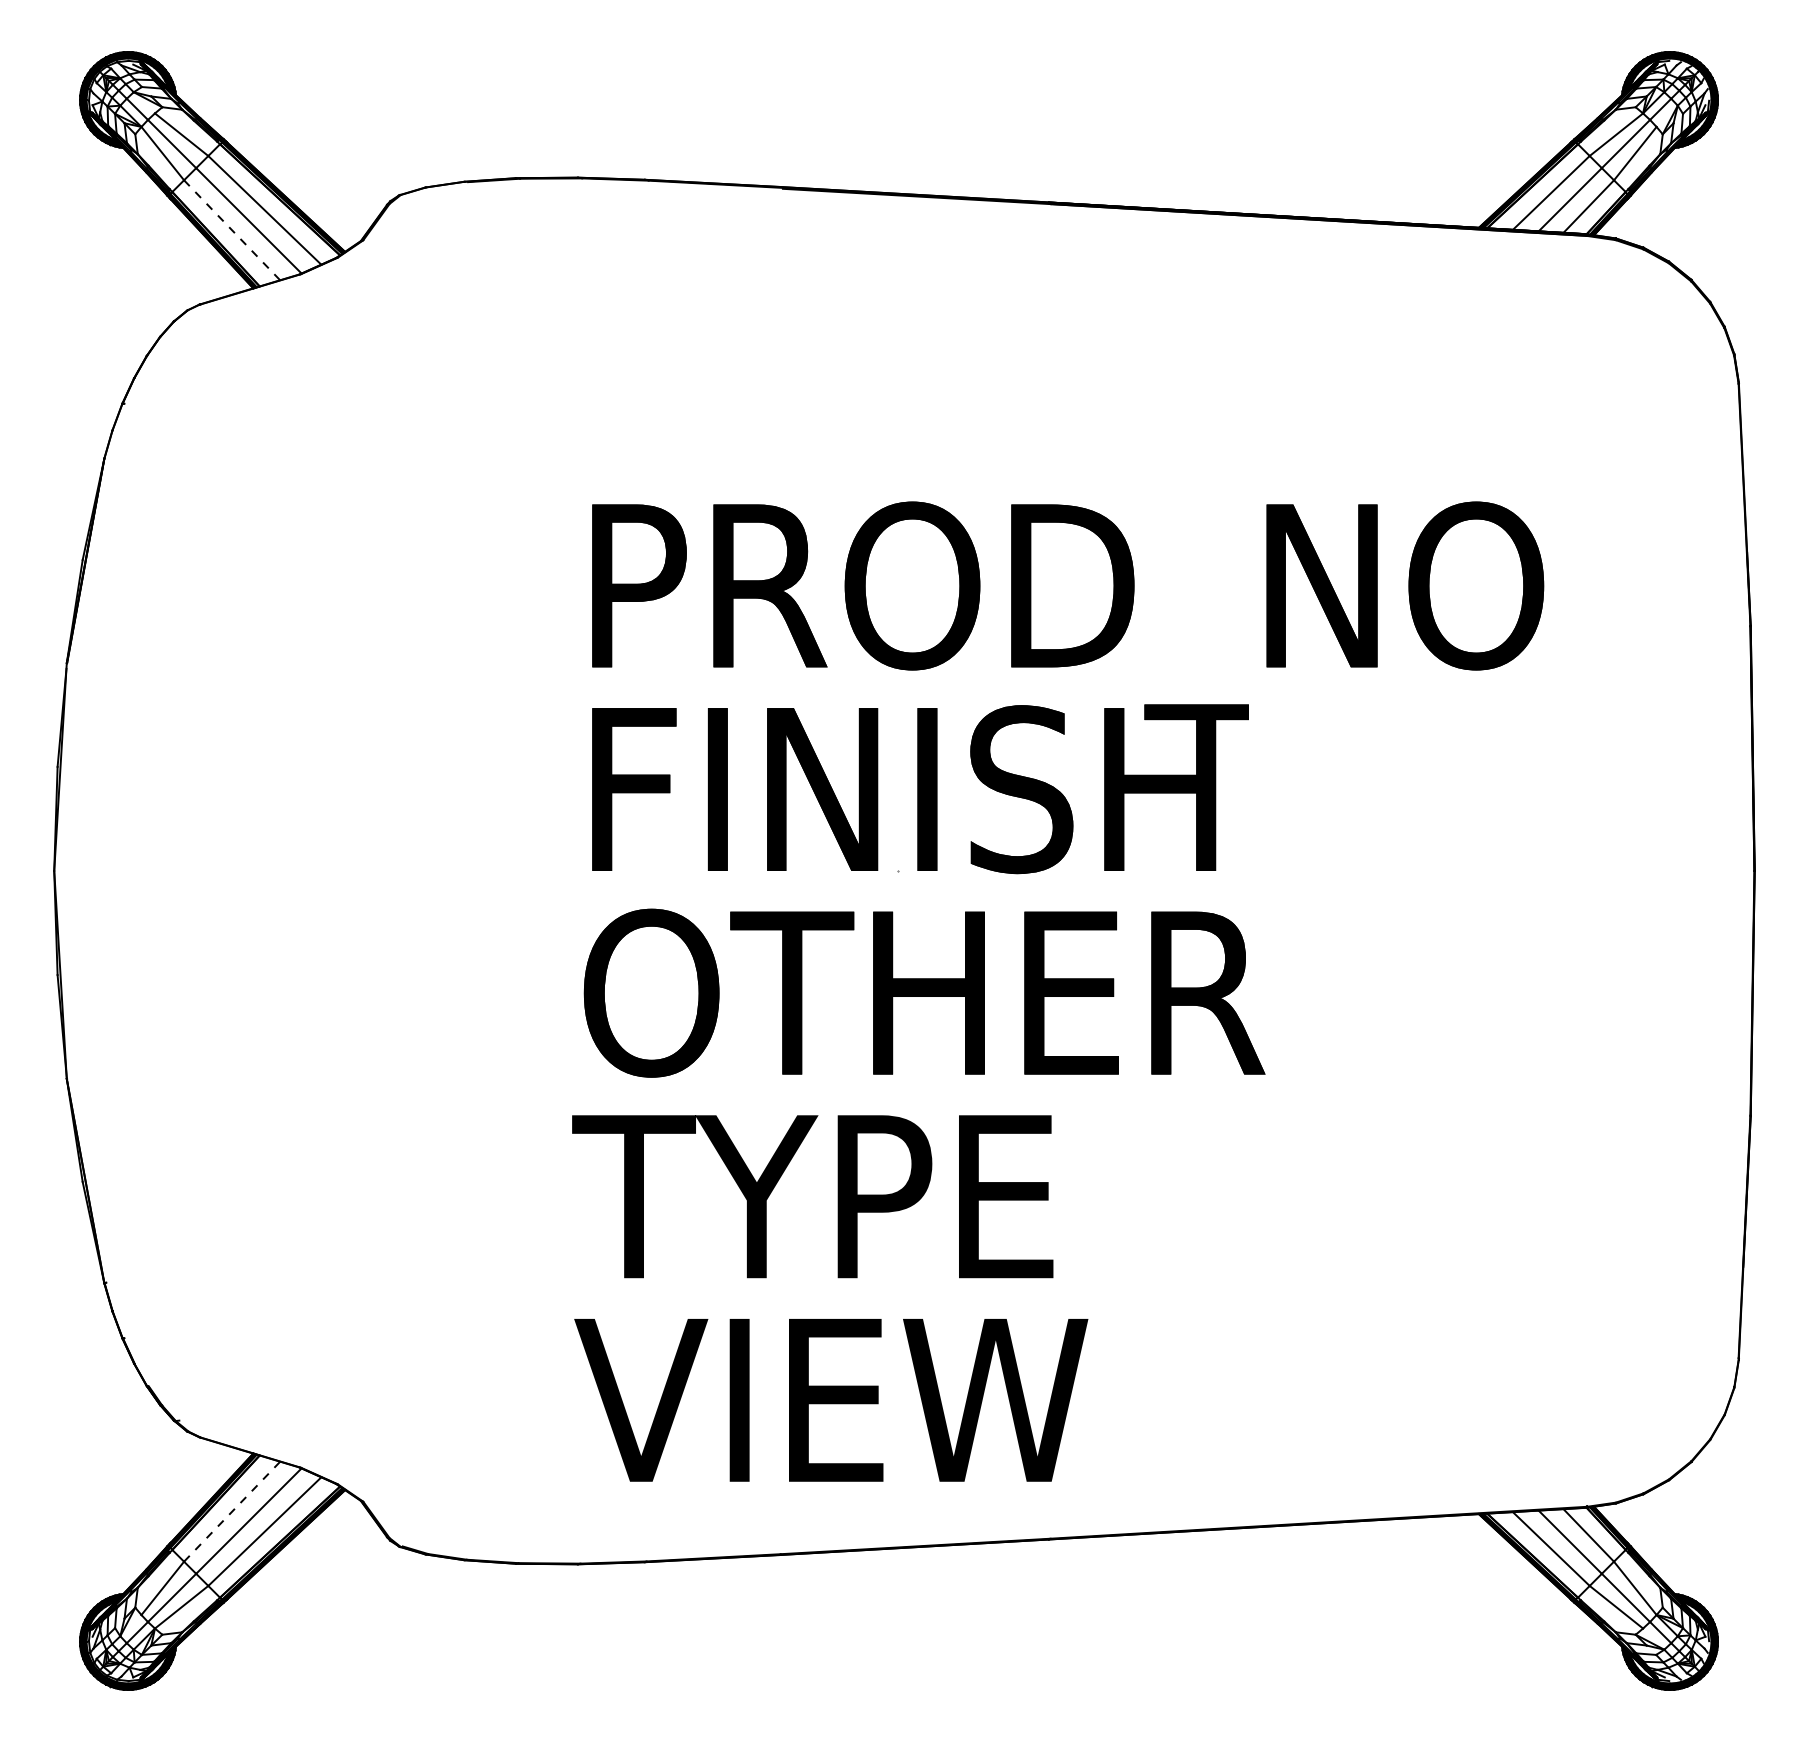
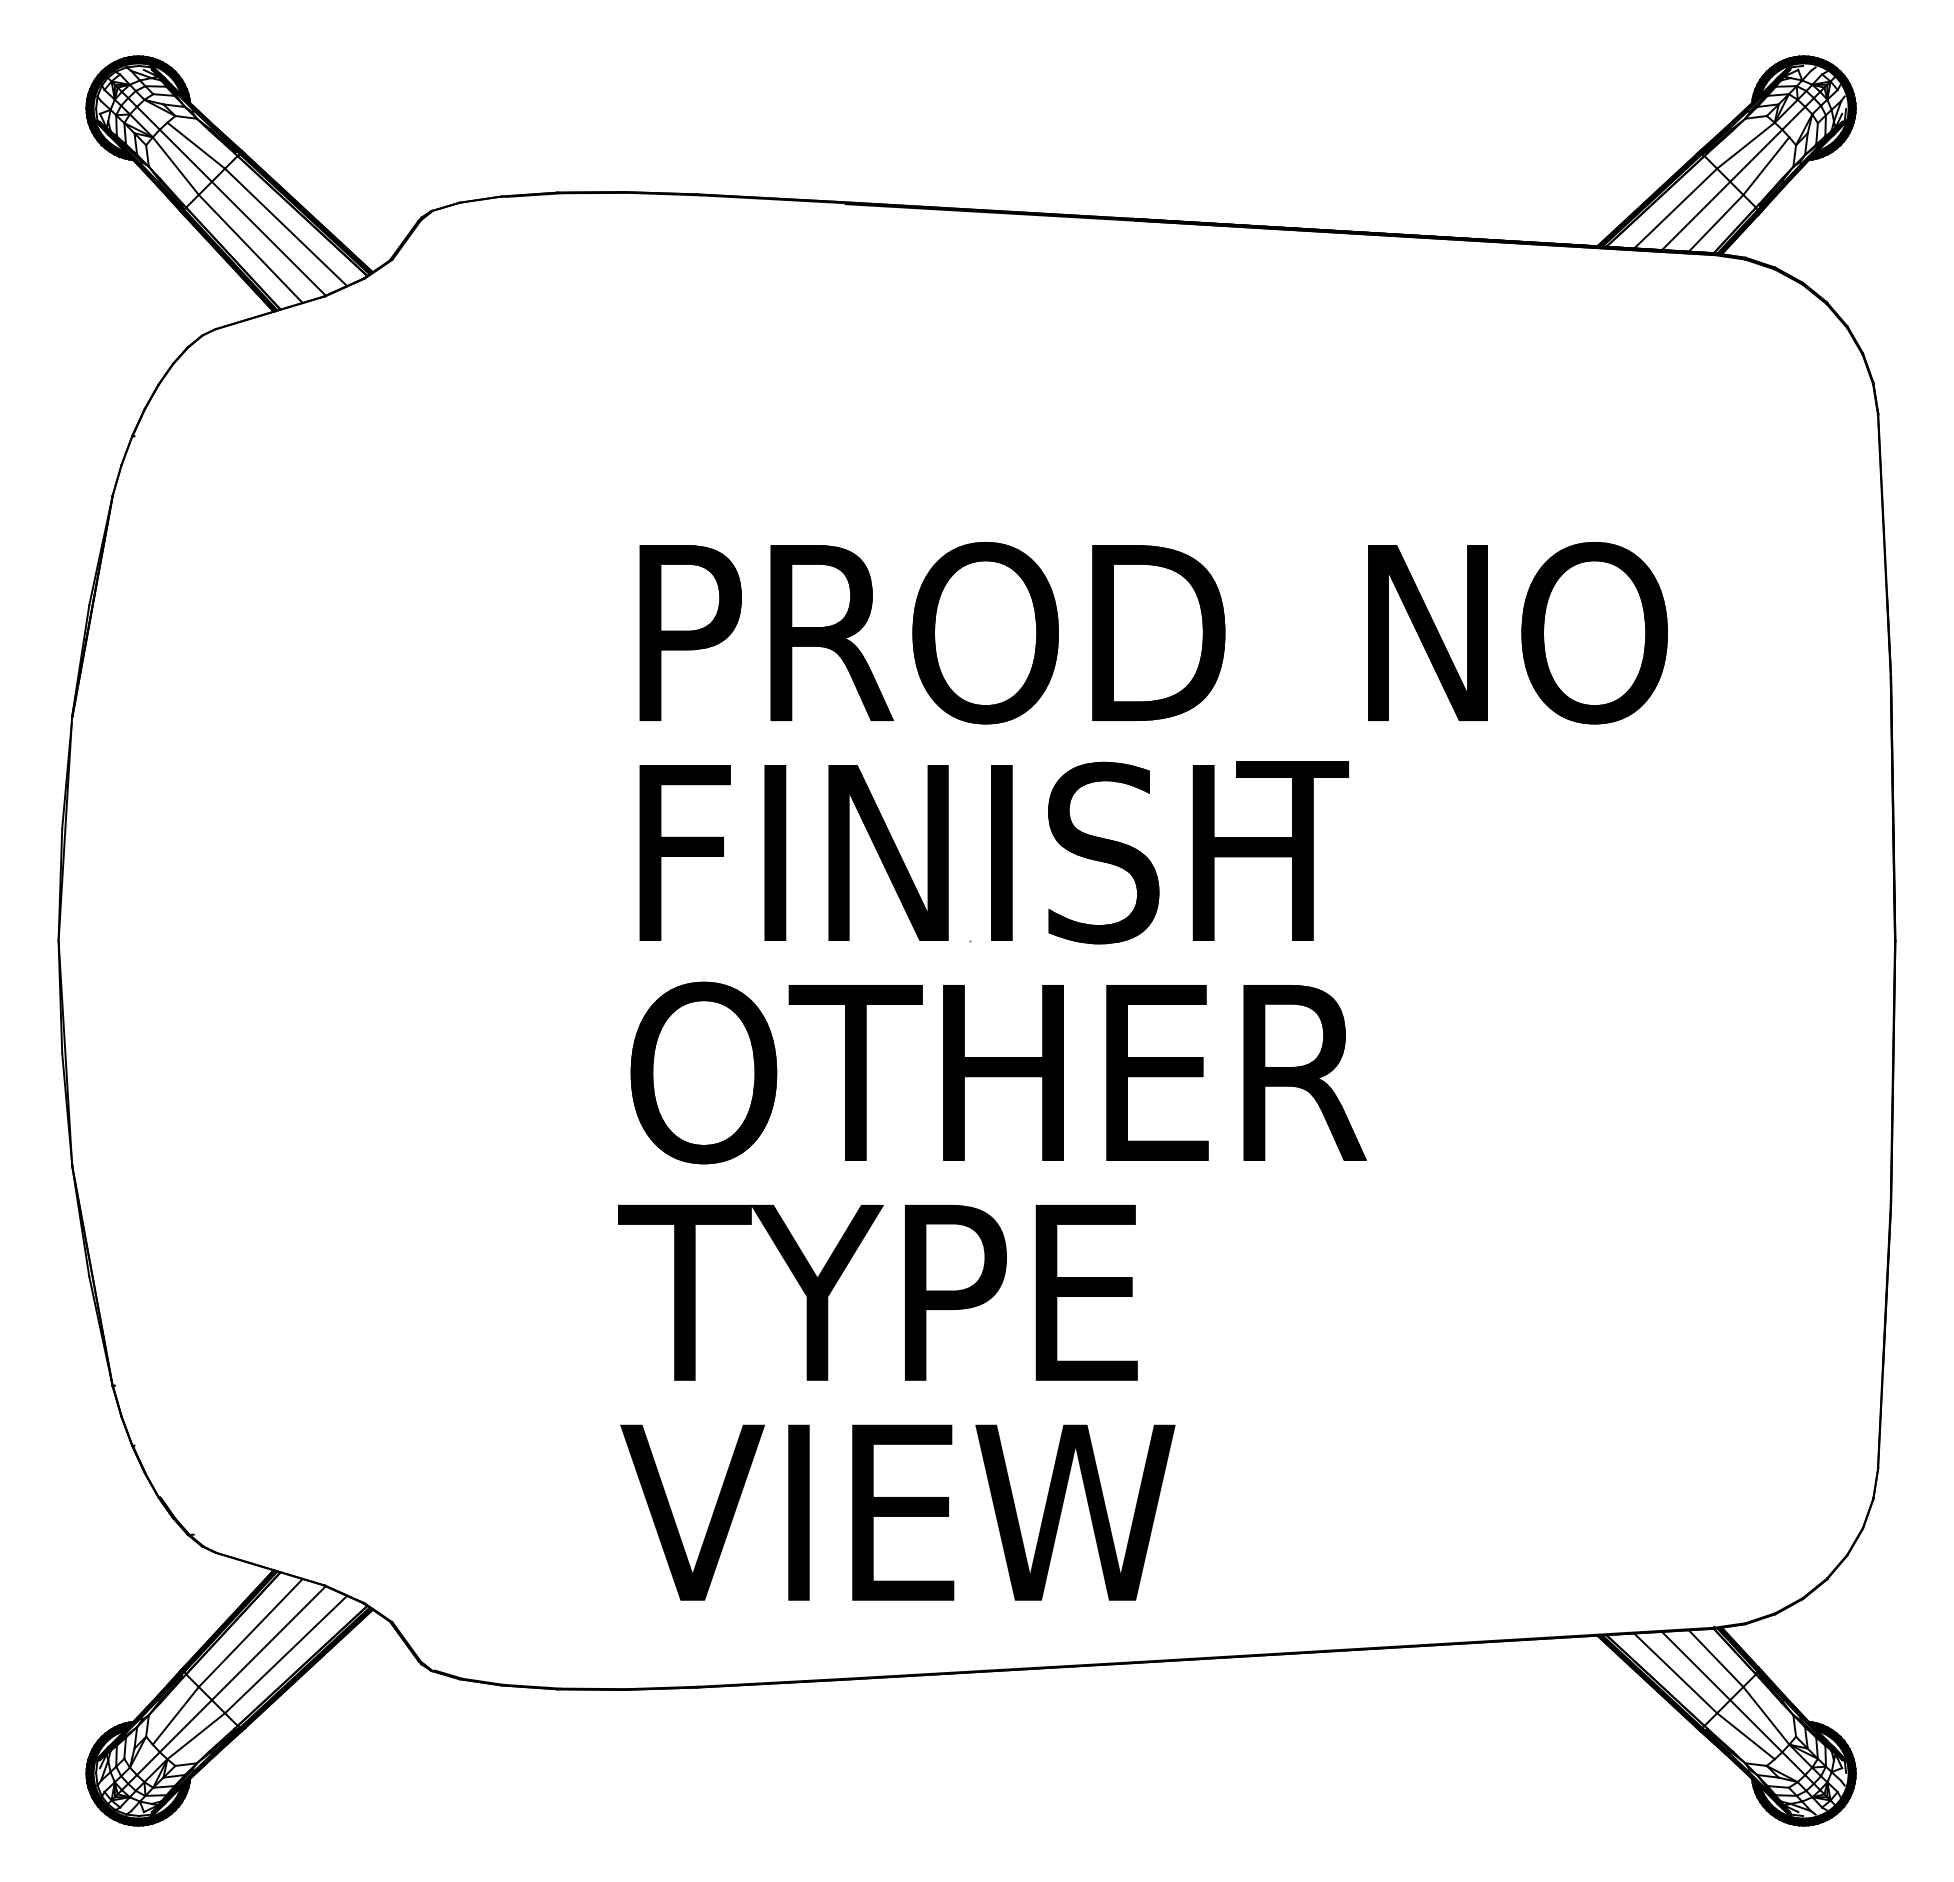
line: (231, 229) -> (250, 248), dashed -> solid
line: (231, 1512) -> (250, 1633), dashed -> solid

